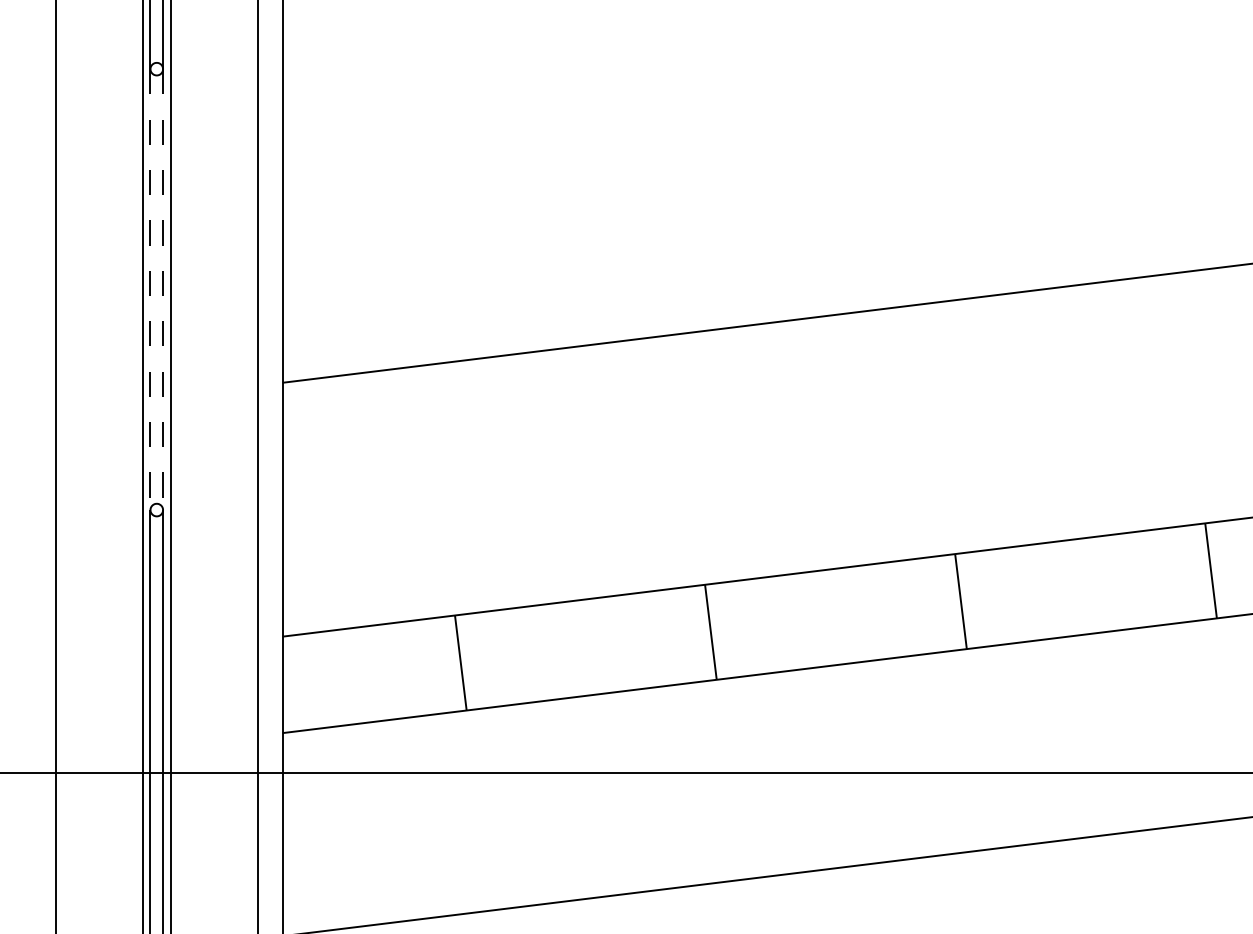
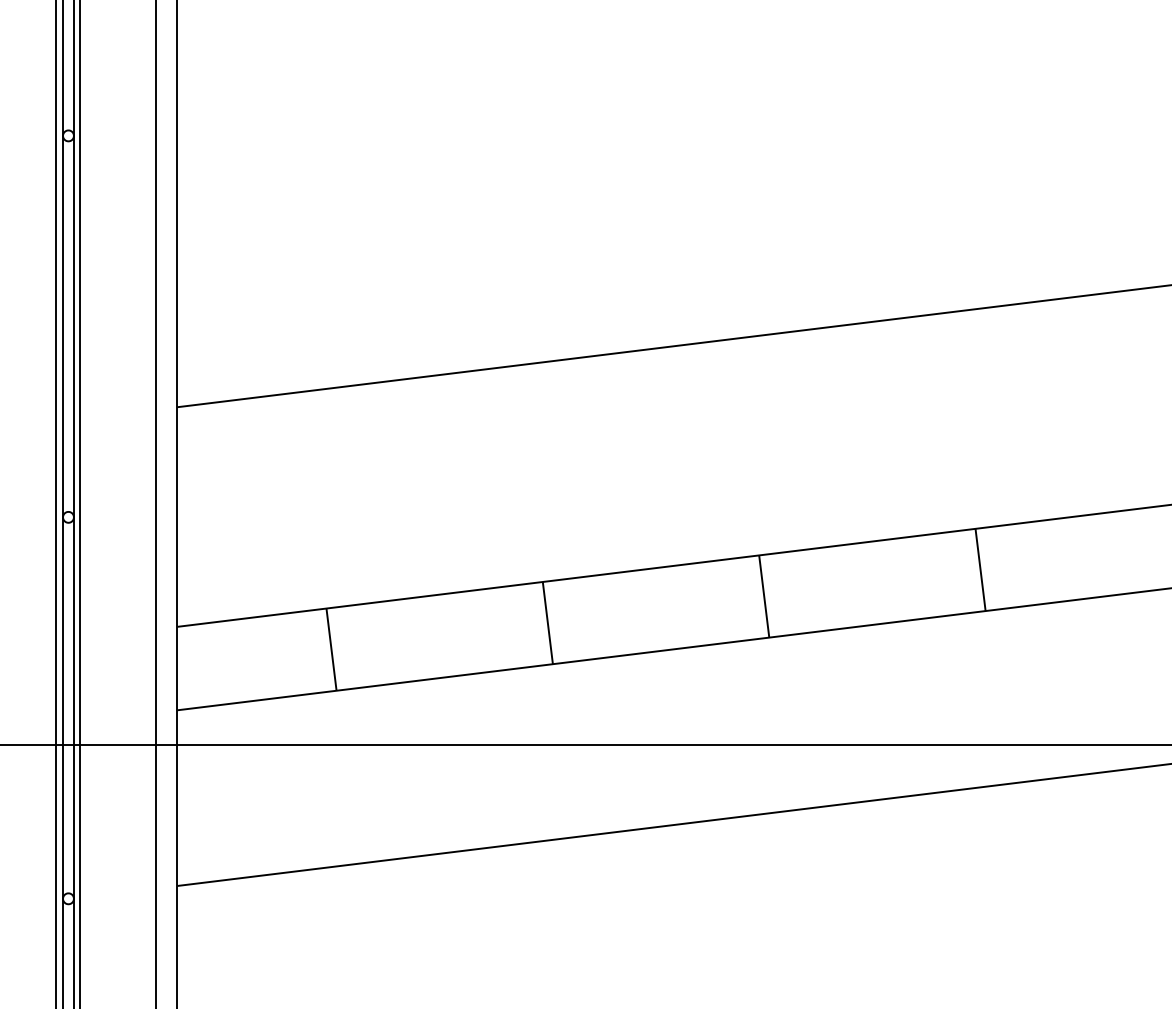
line: (151, 289) -> (63, 326), dashed -> solid
line: (162, 289) -> (73, 326), dashed -> solid

